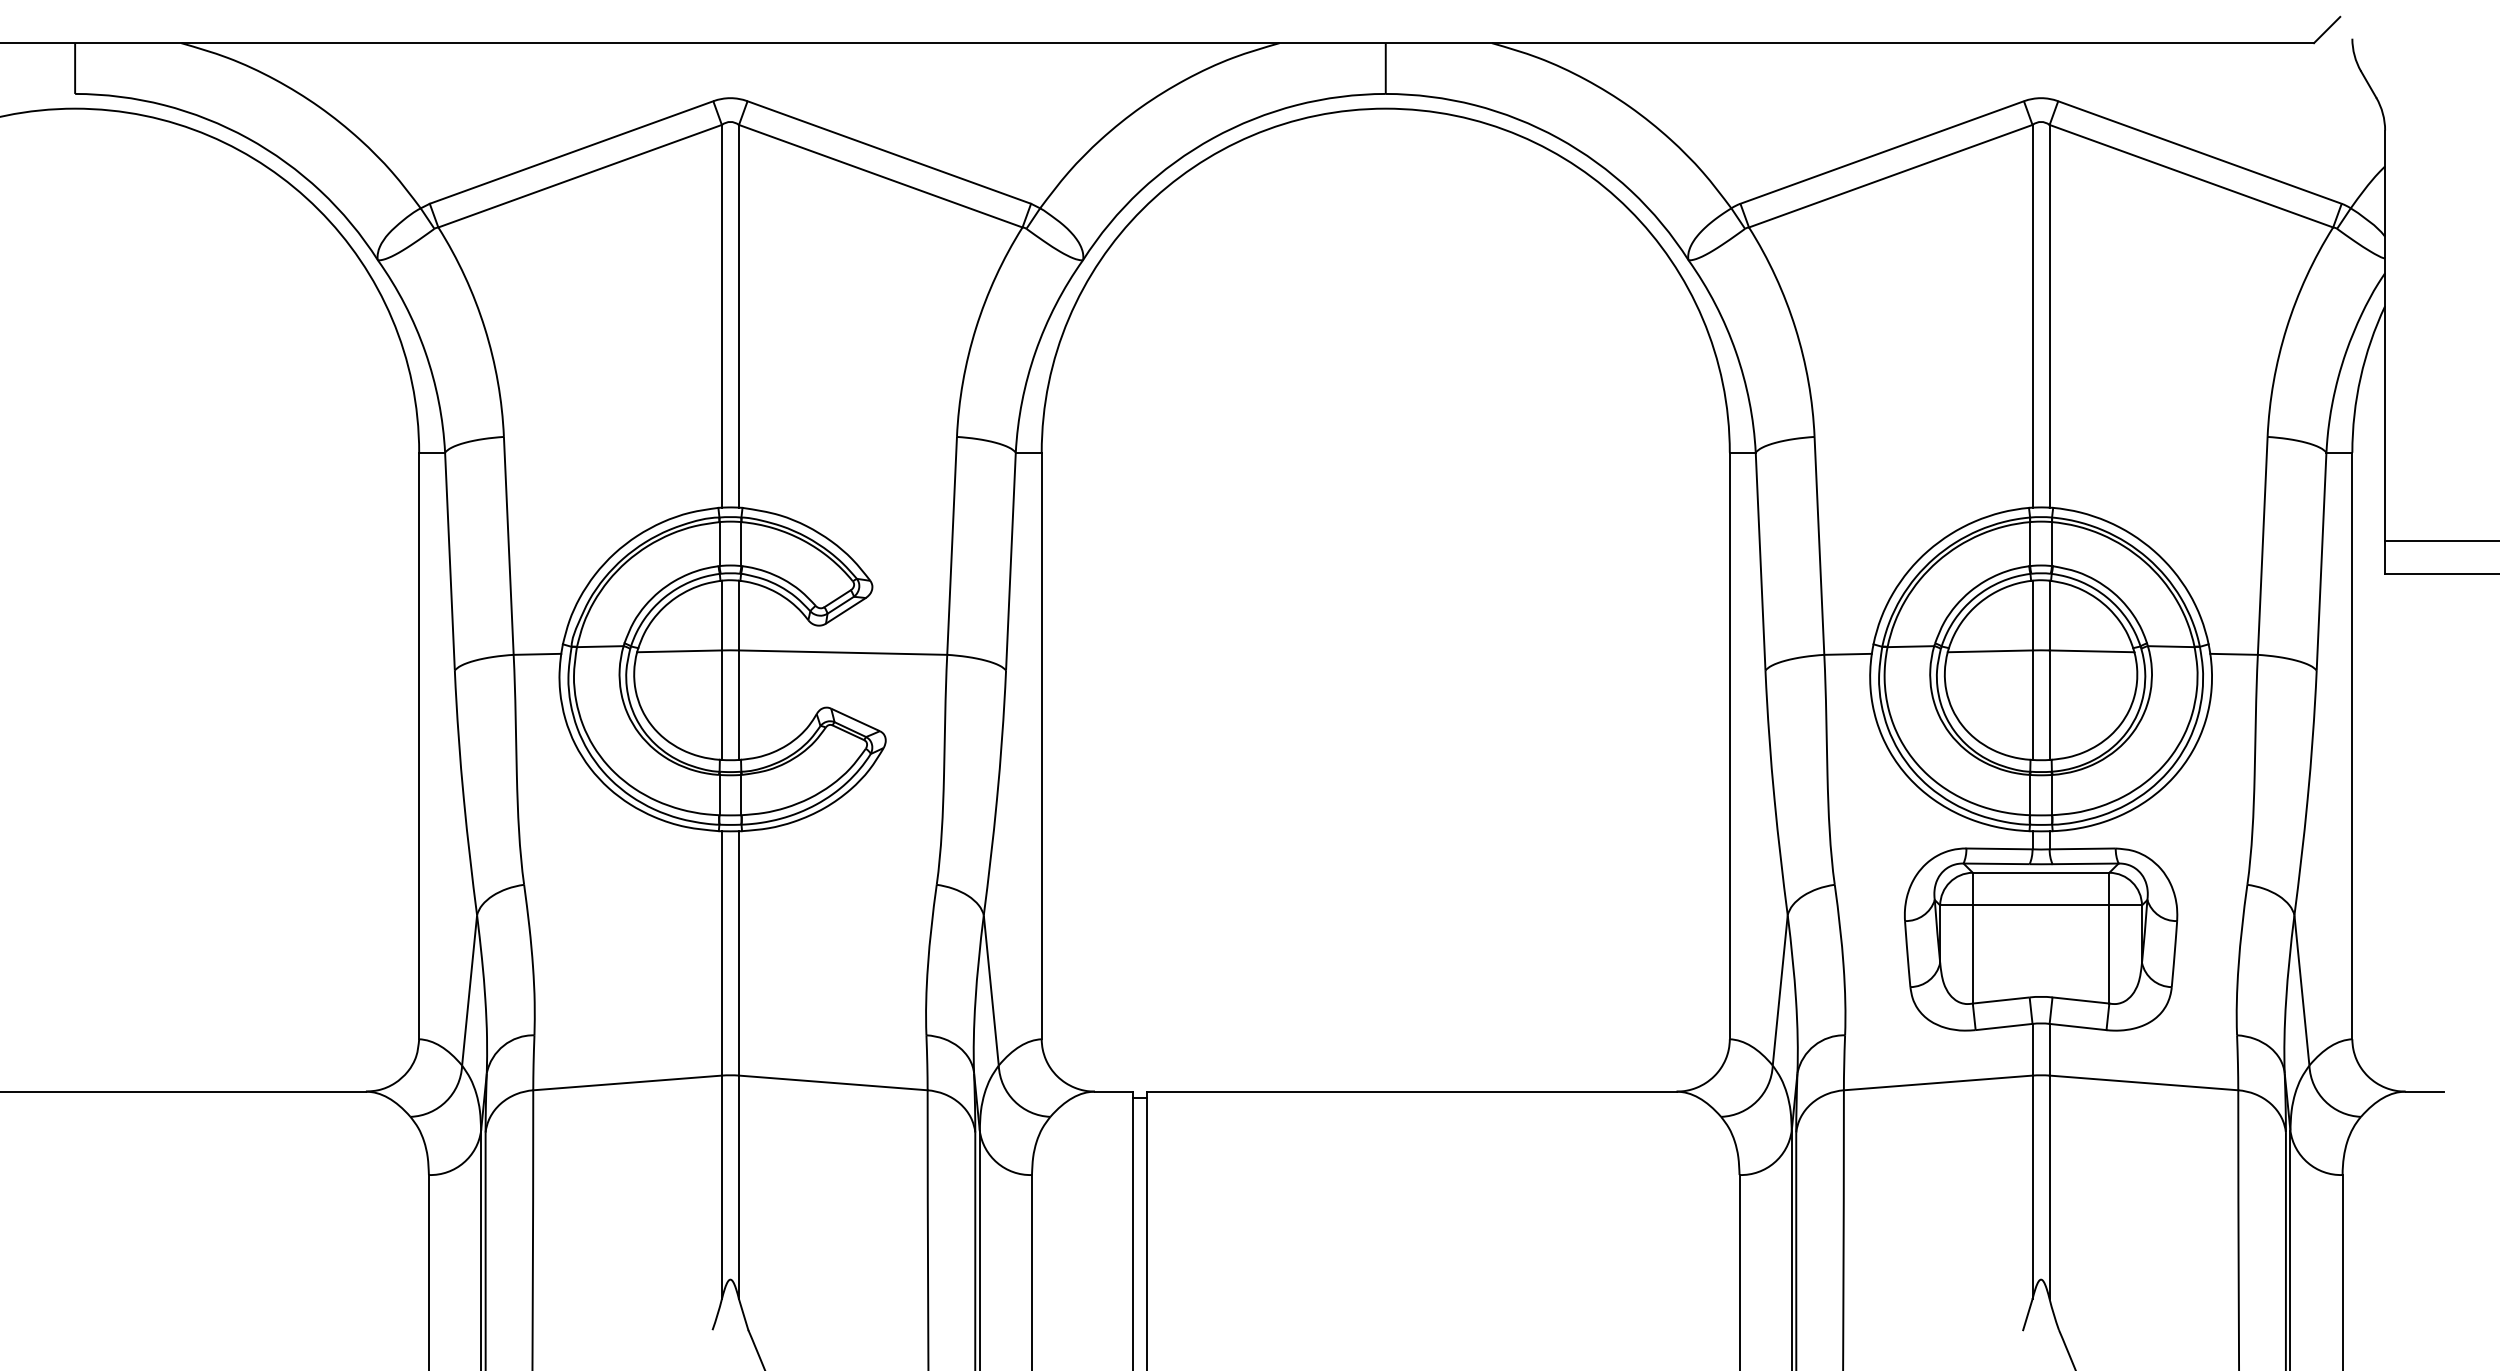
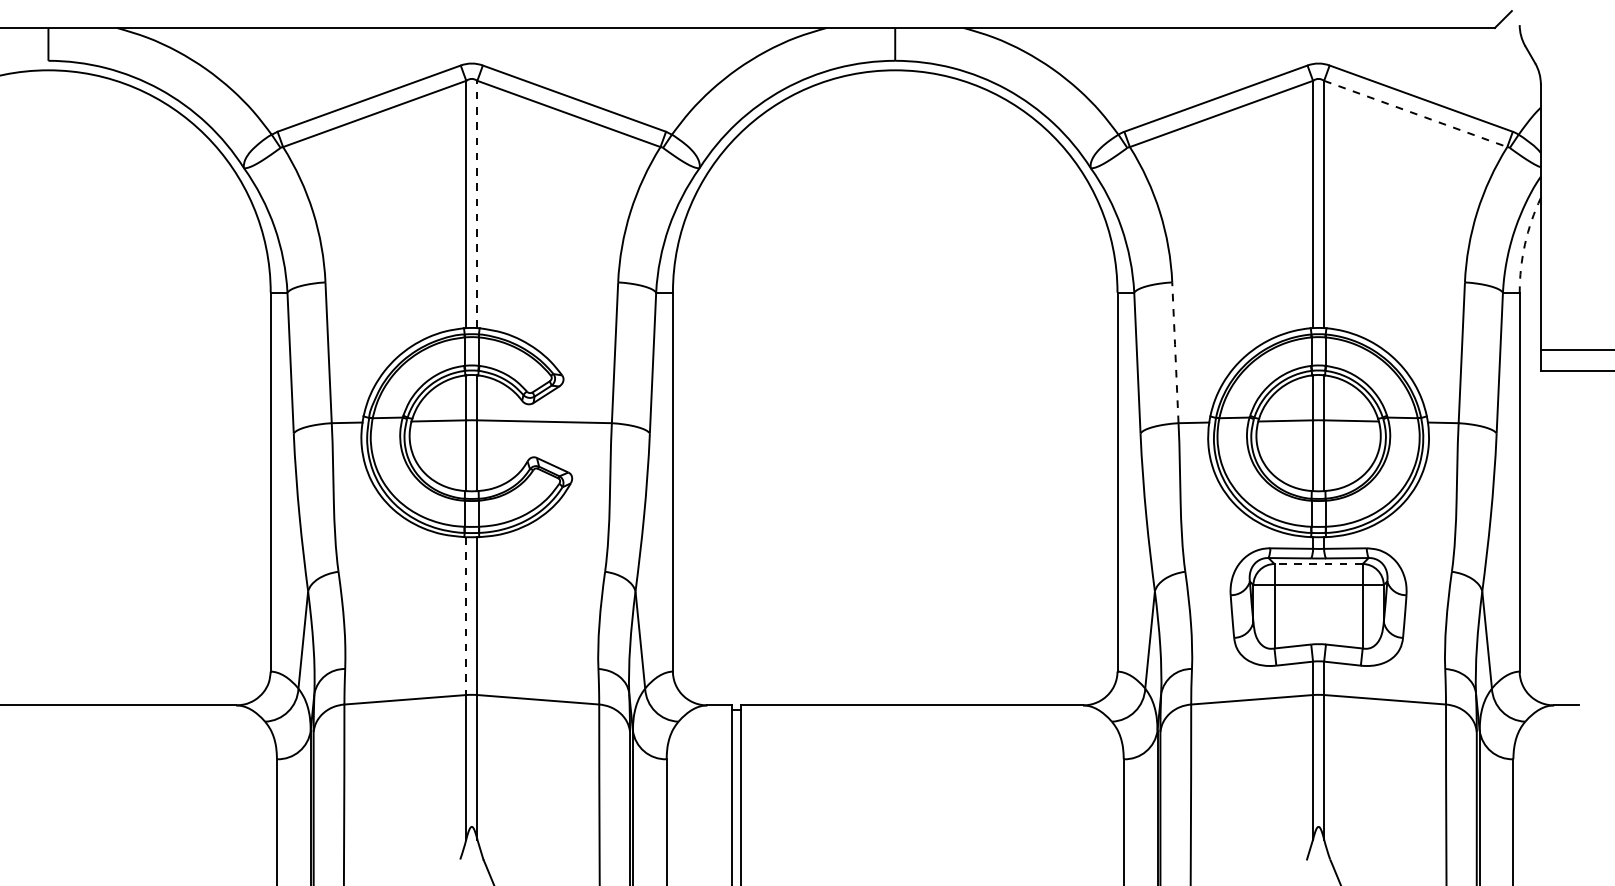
line: (2192, 177) -> (1416, 114), solid -> dashed
line: (739, 316) -> (477, 204), solid -> dashed
arc: (2361, 378) -> (1525, 244), solid -> dashed
line: (1819, 543) -> (1175, 351), solid -> dashed
line: (2040, 873) -> (1318, 564), solid -> dashed
line: (722, 954) -> (466, 616), solid -> dashed

